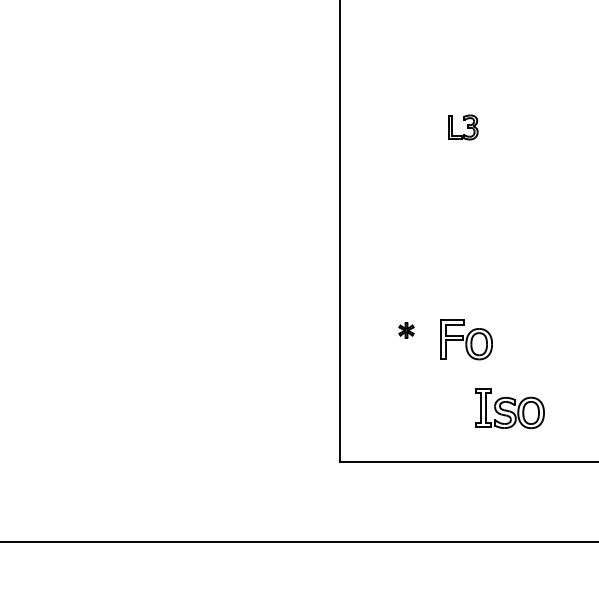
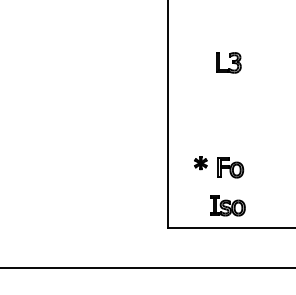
part: (462, 126) -> (228, 62), size x1.67
part: (405, 330) -> (200, 163), size x1.67
part: (508, 407) -> (227, 205), moved

